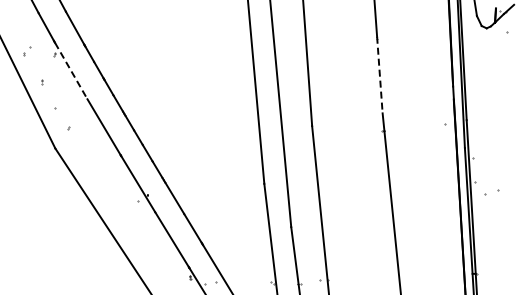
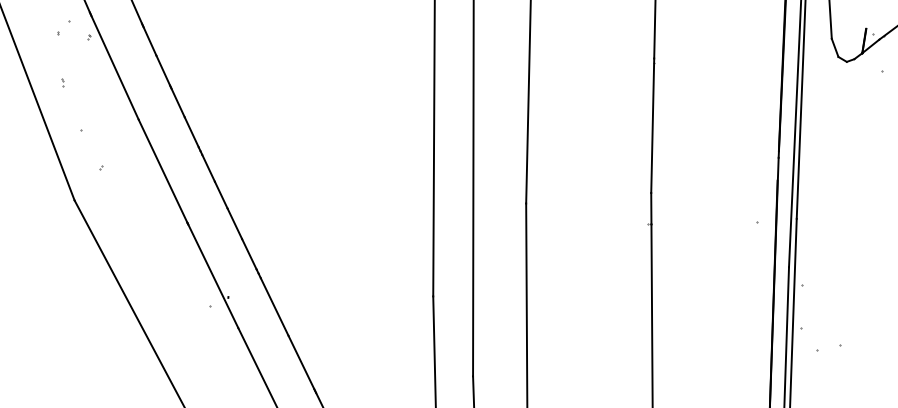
part: (27, 51) -> (64, 28), moved
line: (71, 71) -> (115, 68), dashed -> solid
line: (379, 75) -> (652, 126), dashed -> solid

